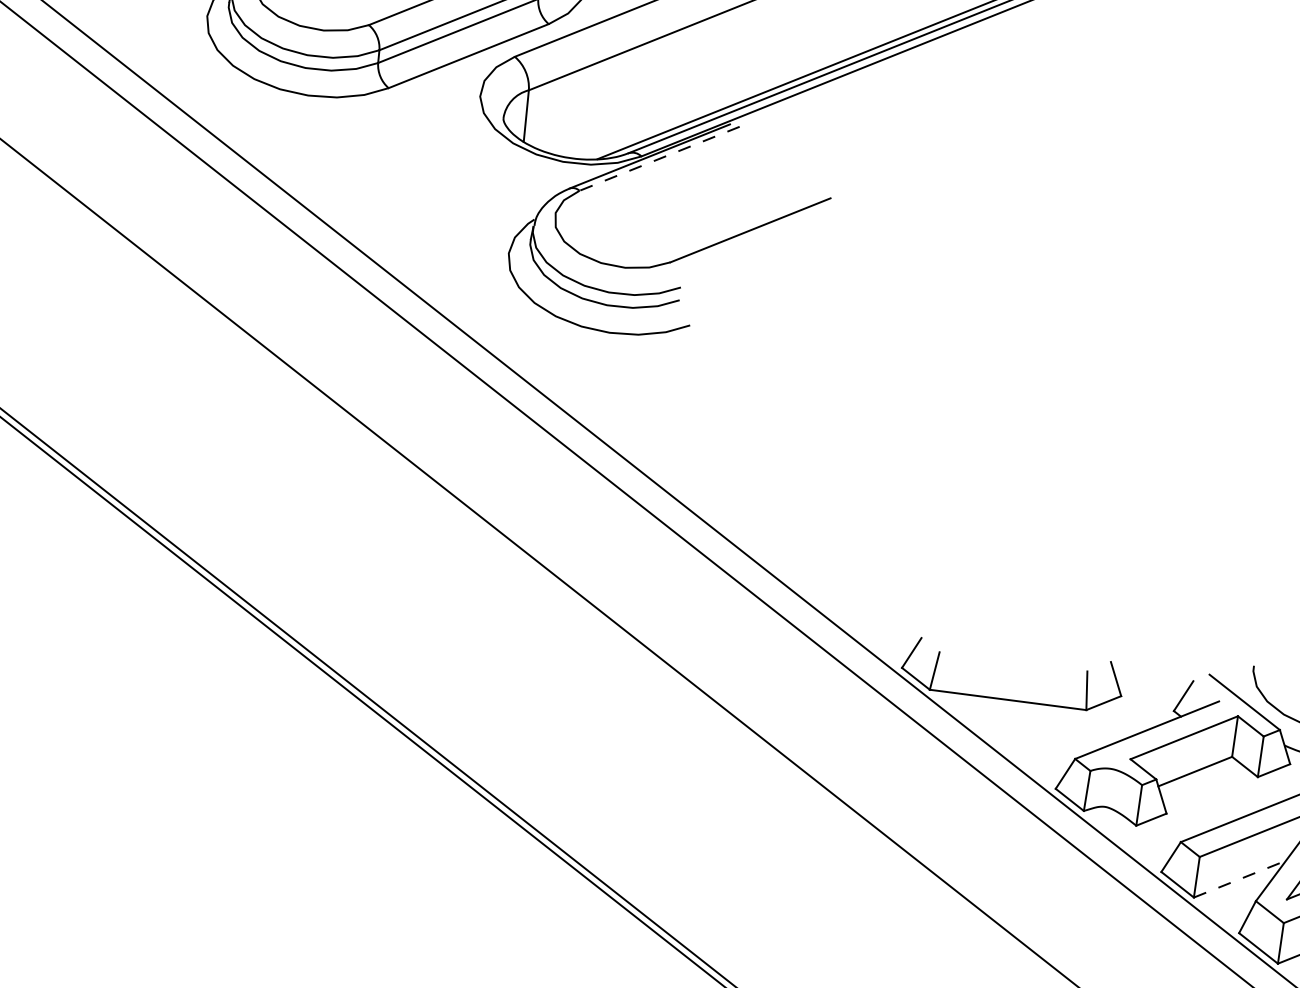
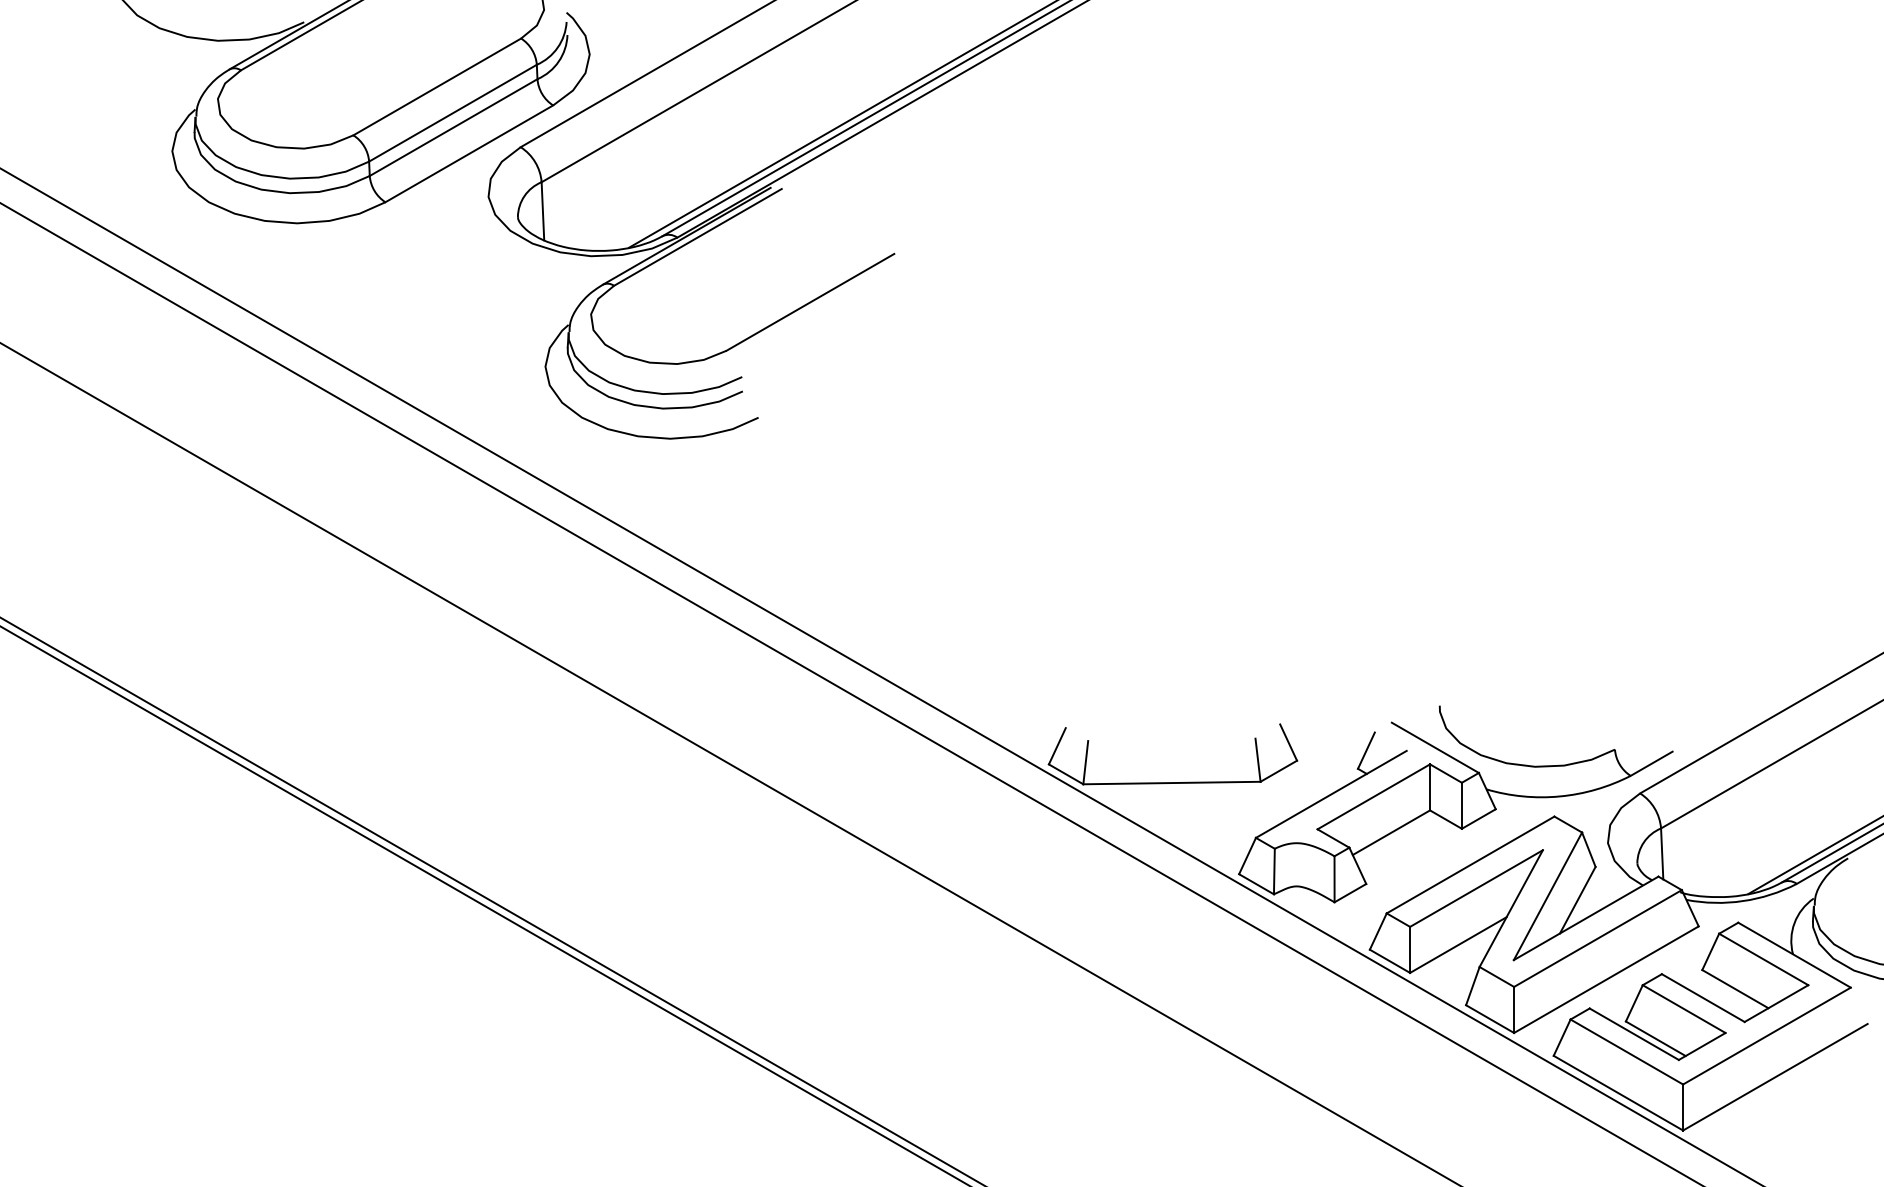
line: (659, 158) -> (697, 237), dashed -> solid
line: (1240, 879) -> (1458, 945), dashed -> solid

